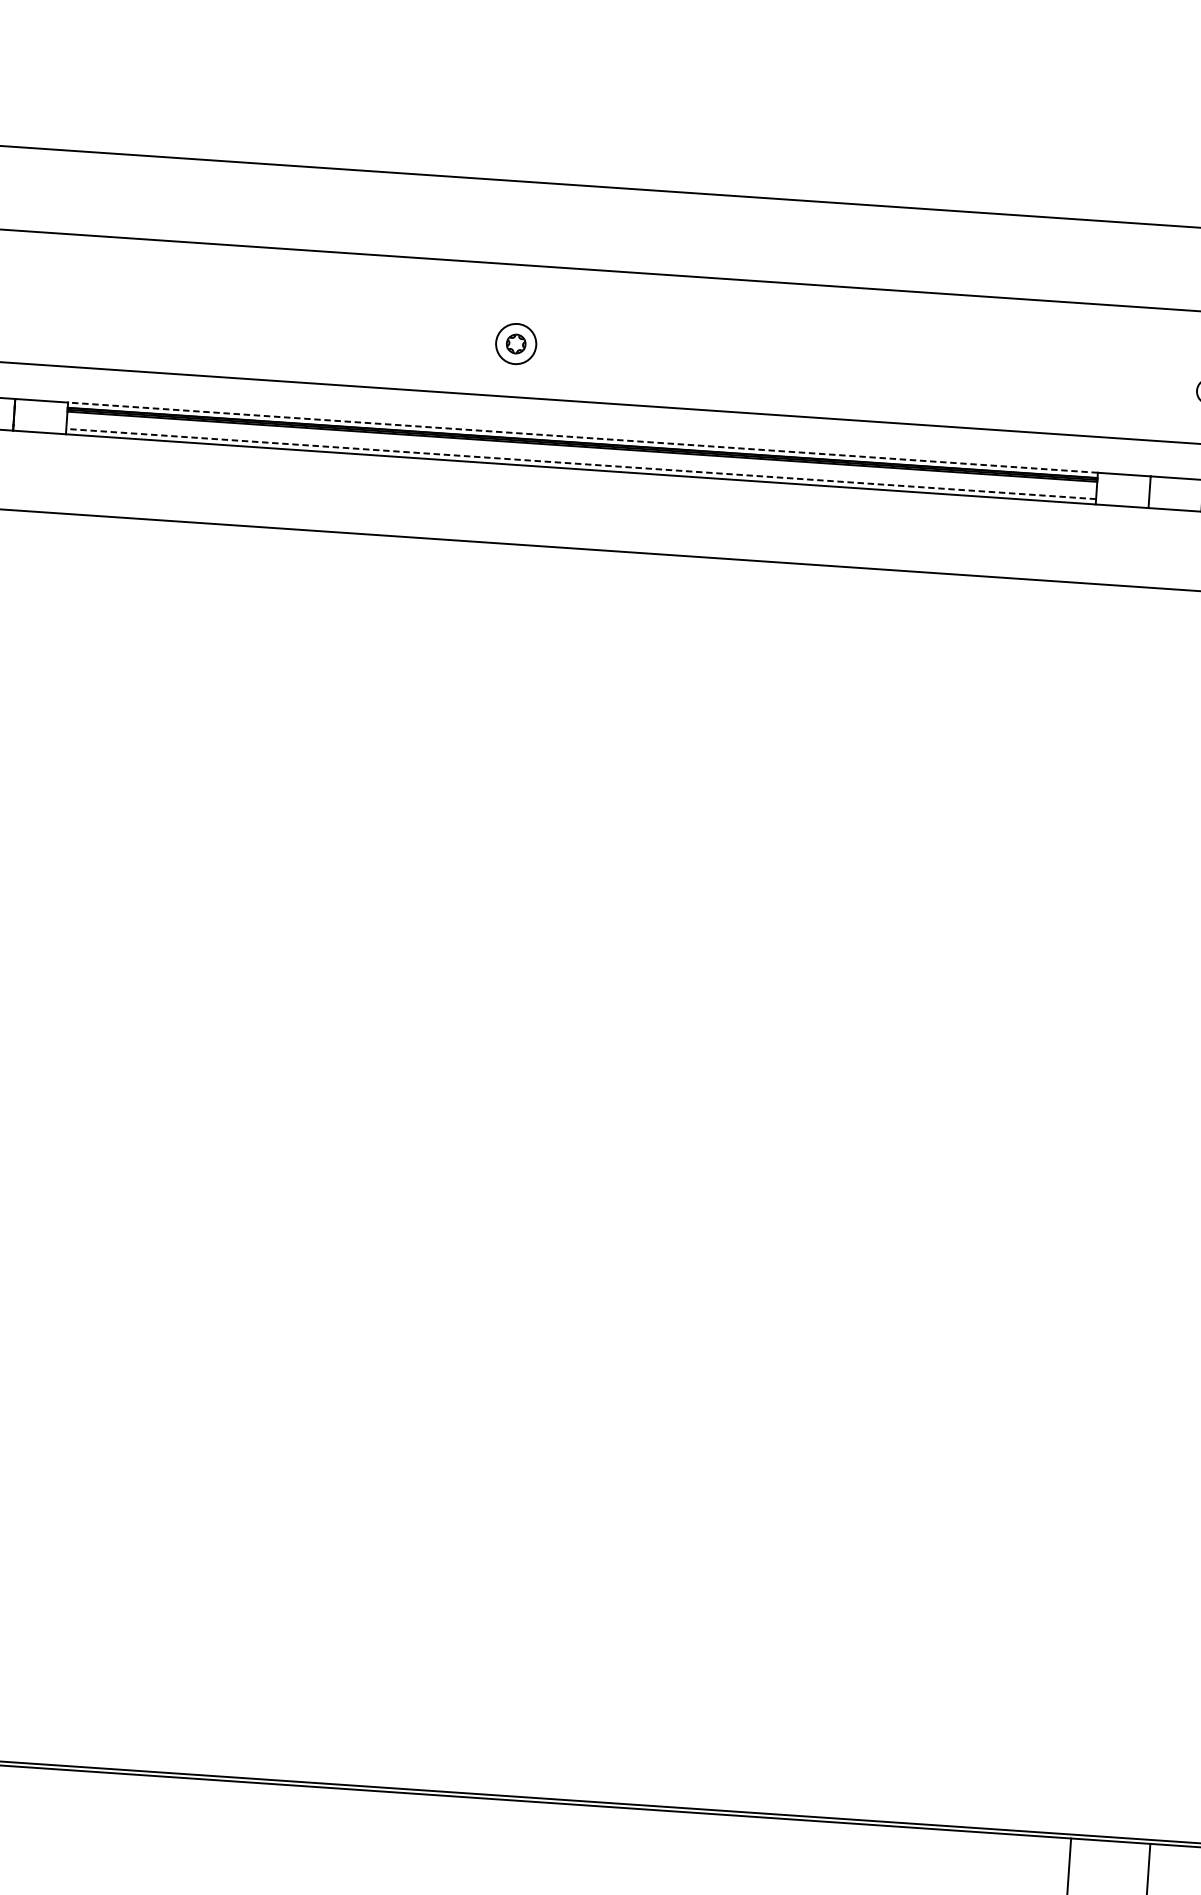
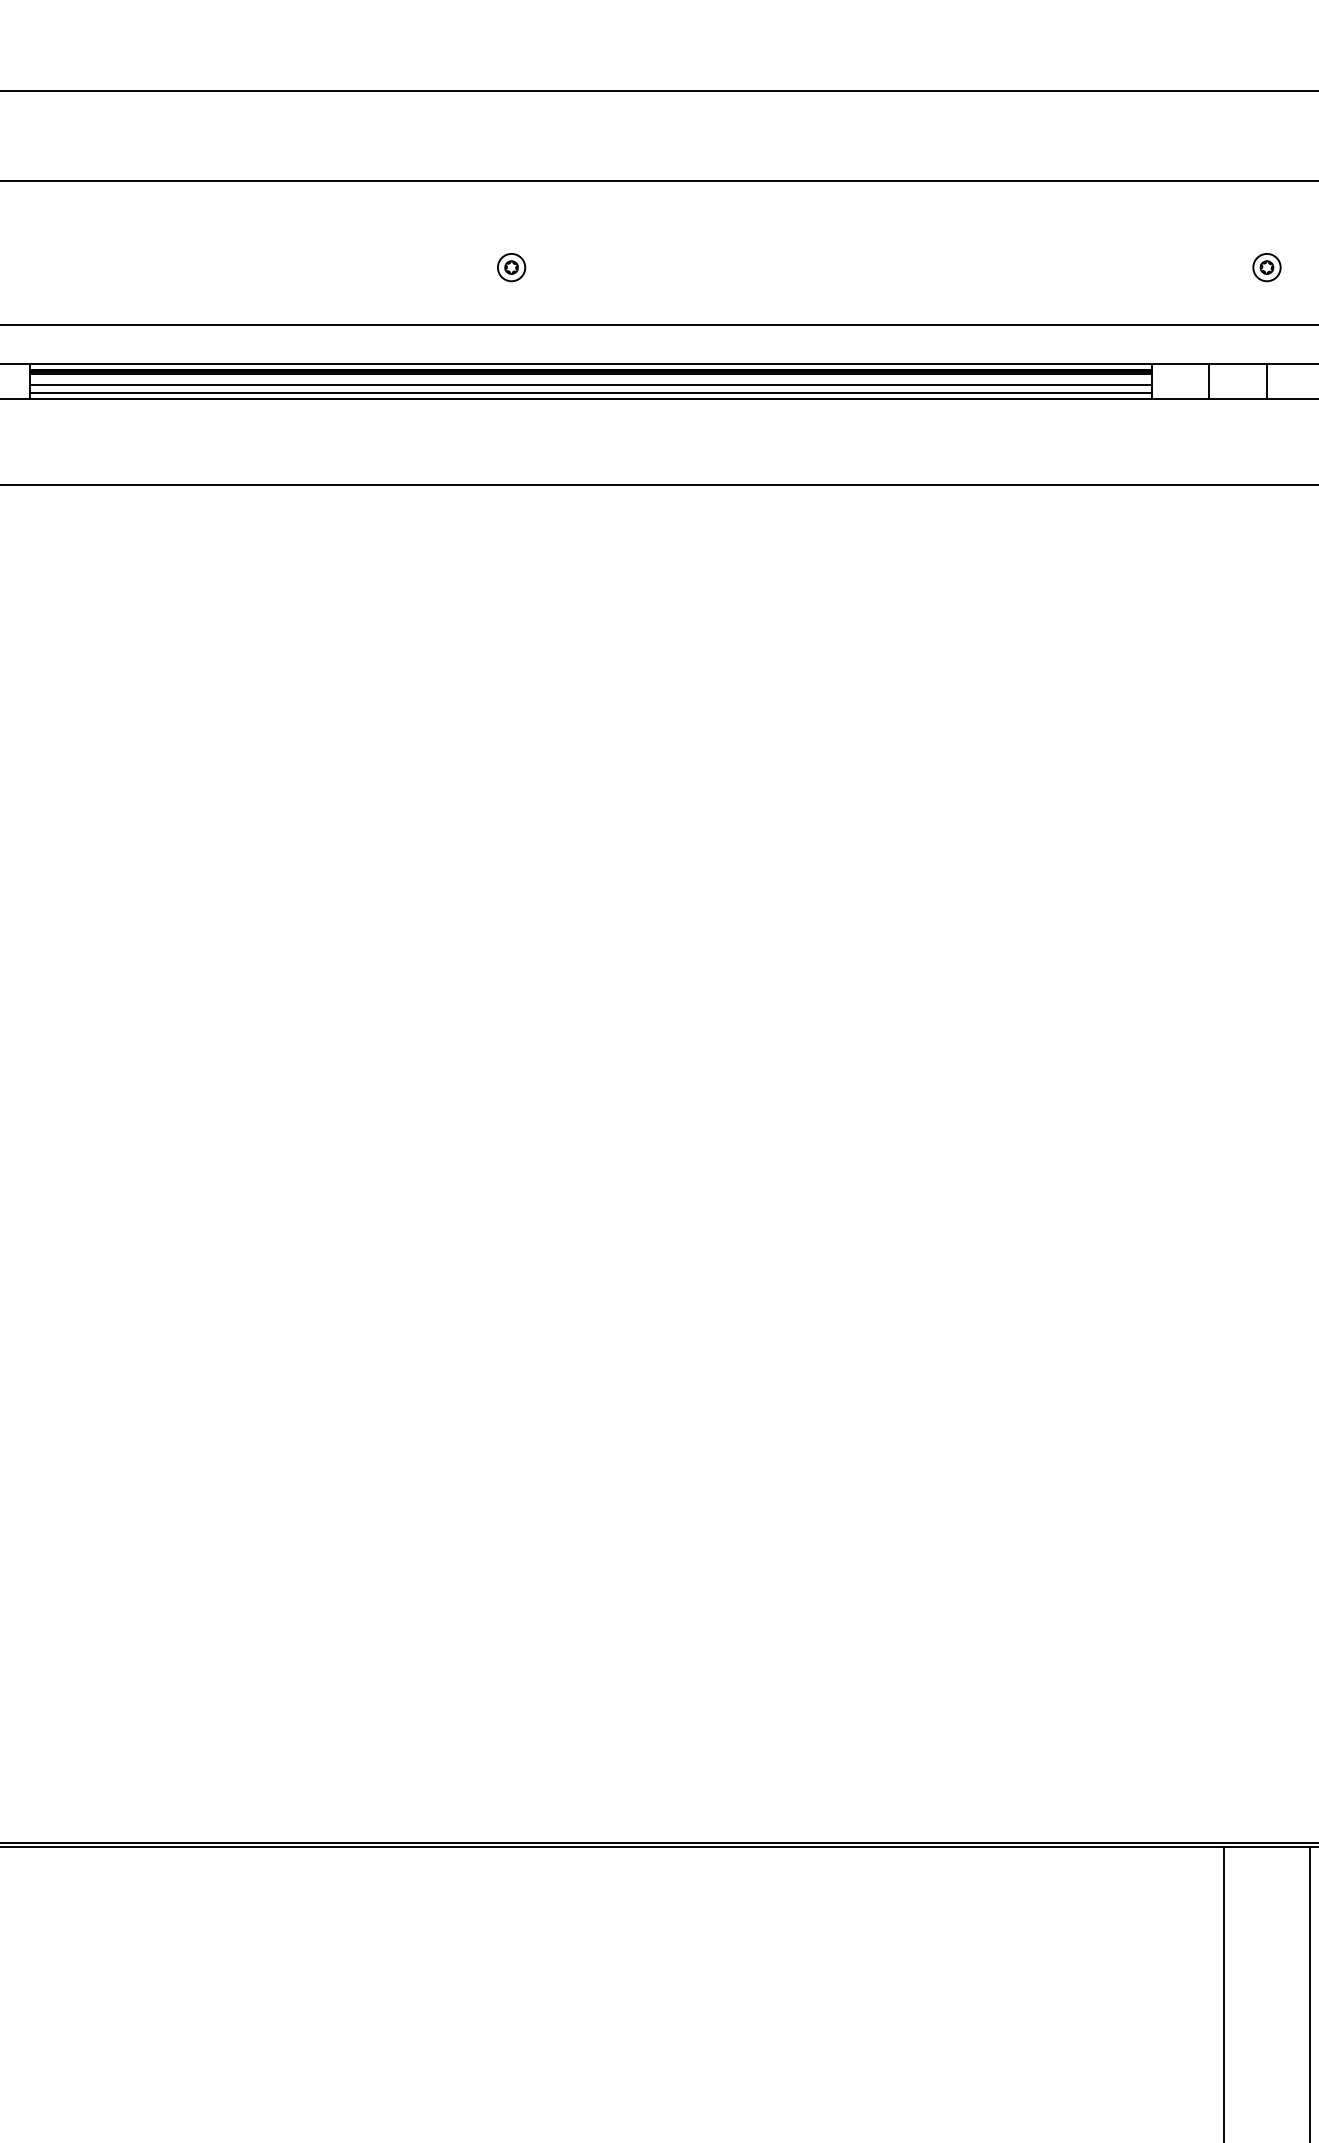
part: (516, 344) -> (511, 267), size x0.62
line: (582, 438) -> (590, 364), dashed -> solid
line: (581, 457) -> (590, 385), added
line: (581, 463) -> (590, 392), dashed -> solid

